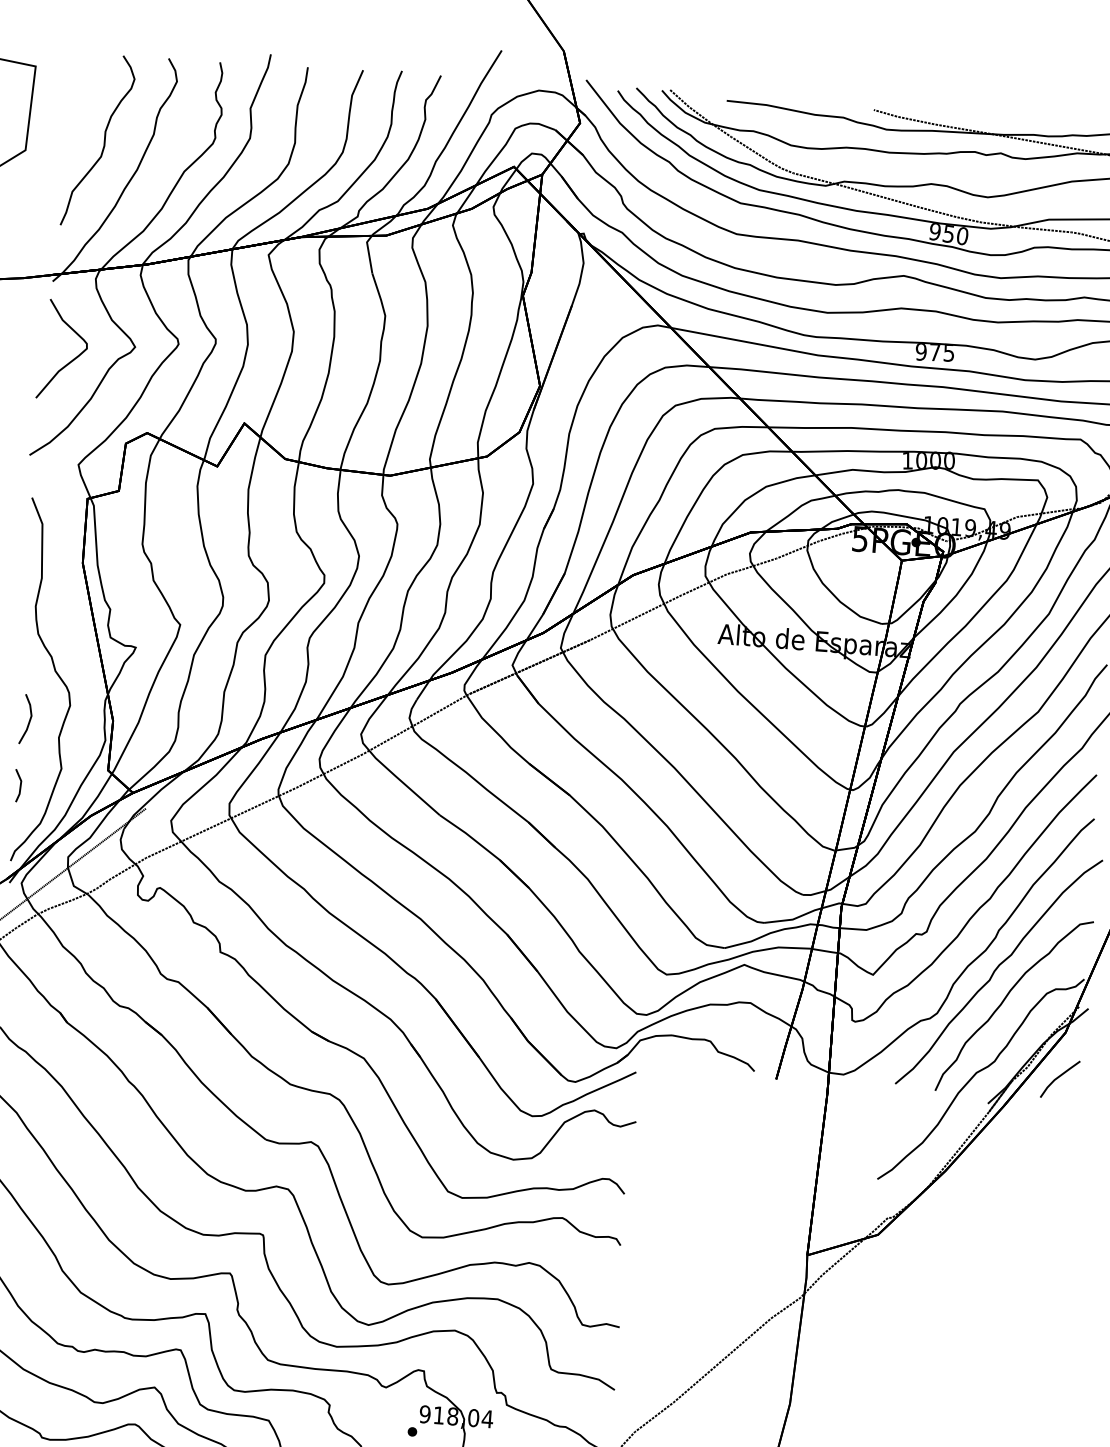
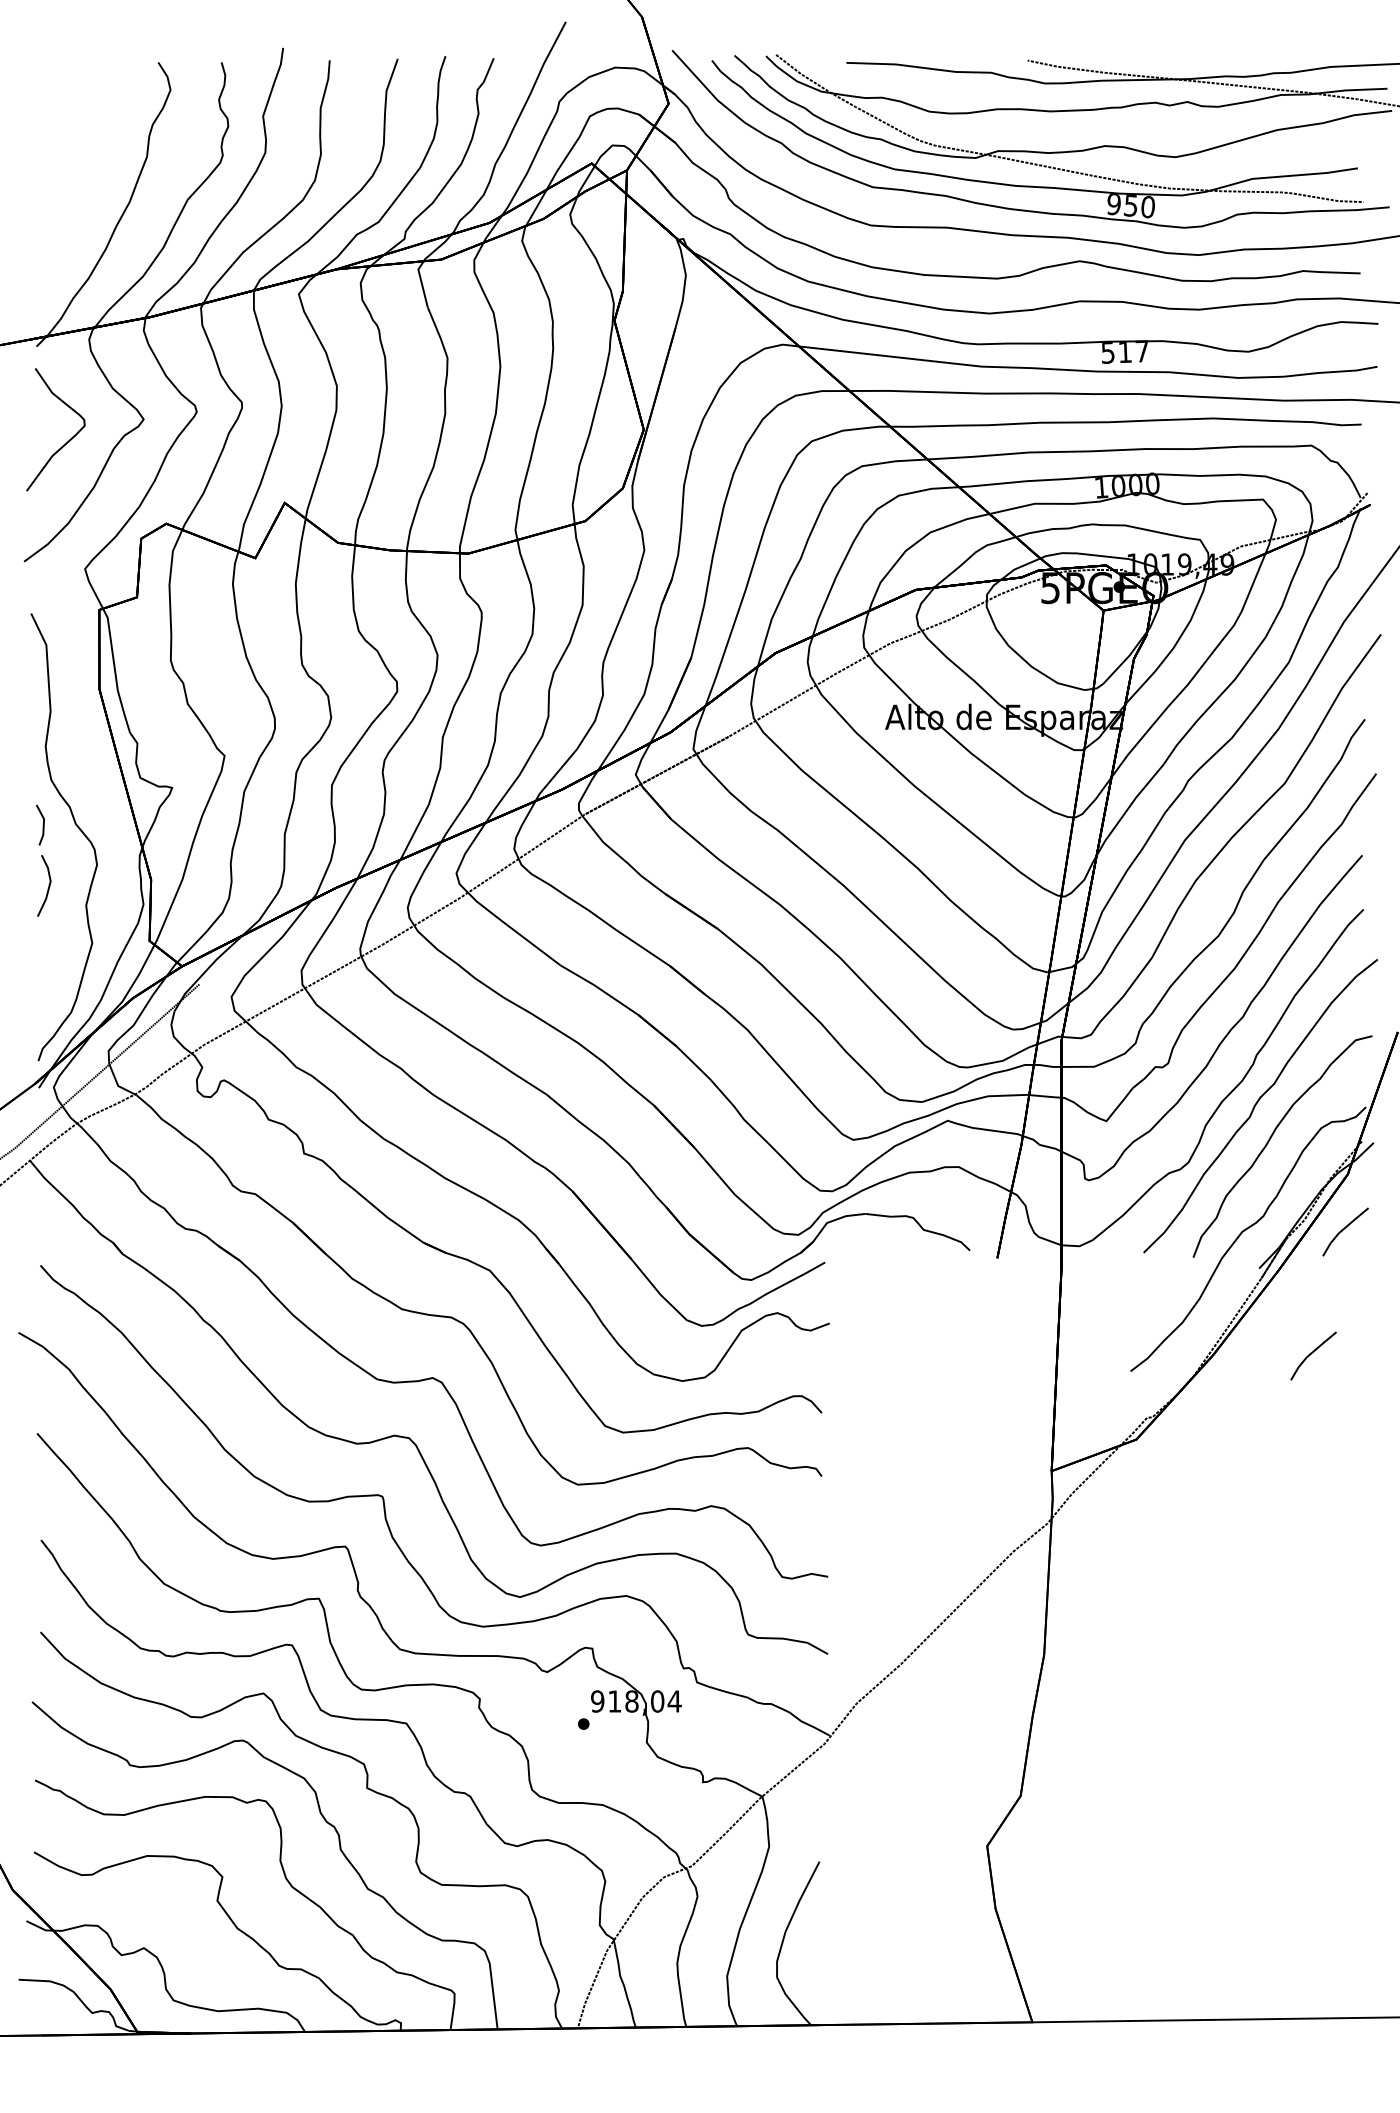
curve: (104, 140) -> (86, 169), removed
text: (934, 351) -> (1124, 351), 975 -> 517
line: (19, 785) -> (42, 824), moved
line: (1026, 1175) -> (1312, 1353), added

